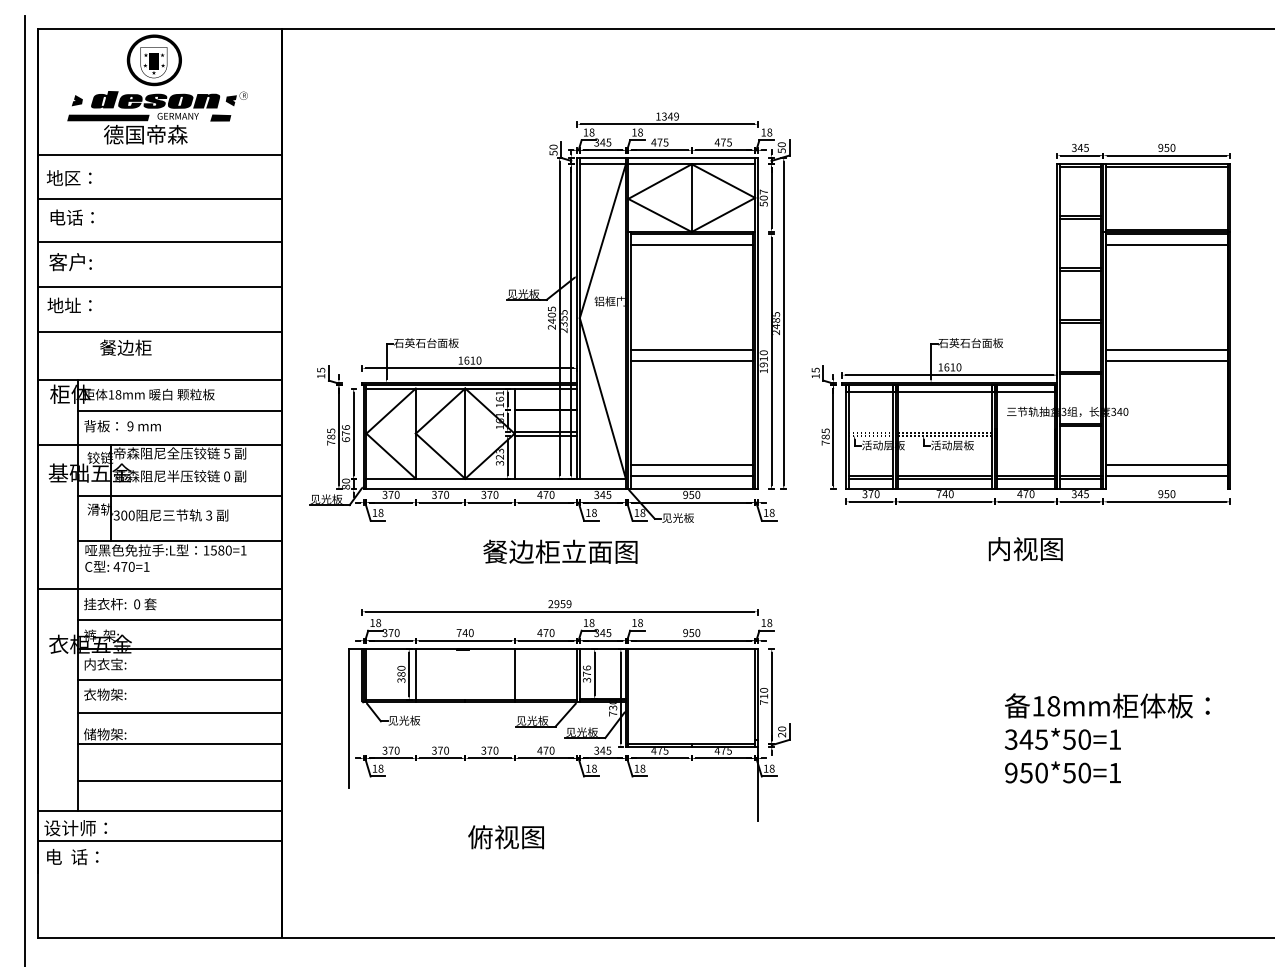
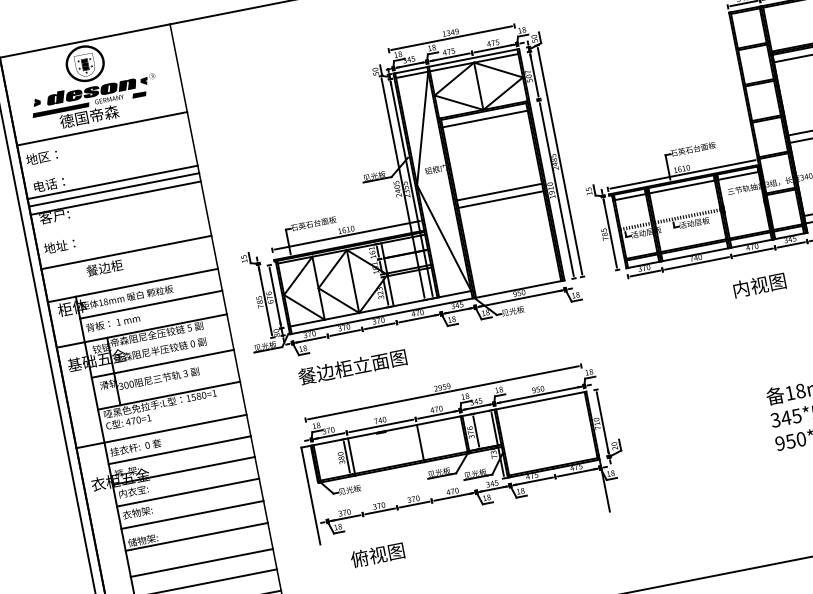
line: (160, 198) -> (112, 182), moved
line: (160, 287) -> (116, 198), moved
text: (130, 426) -> (118, 322), 9 -> 1
line: (691, 465) -> (515, 272), removed
line: (691, 476) -> (516, 280), removed
text: (560, 551) -> (352, 366), moved
text: (505, 837) -> (377, 555), moved

